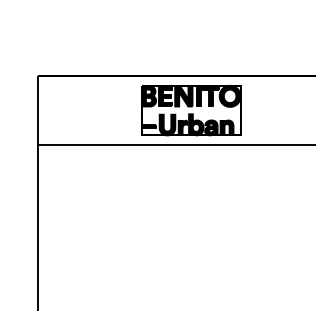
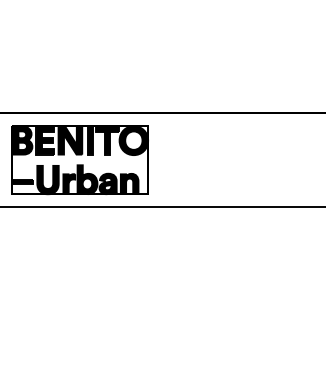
part: (191, 110) -> (80, 160), moved

